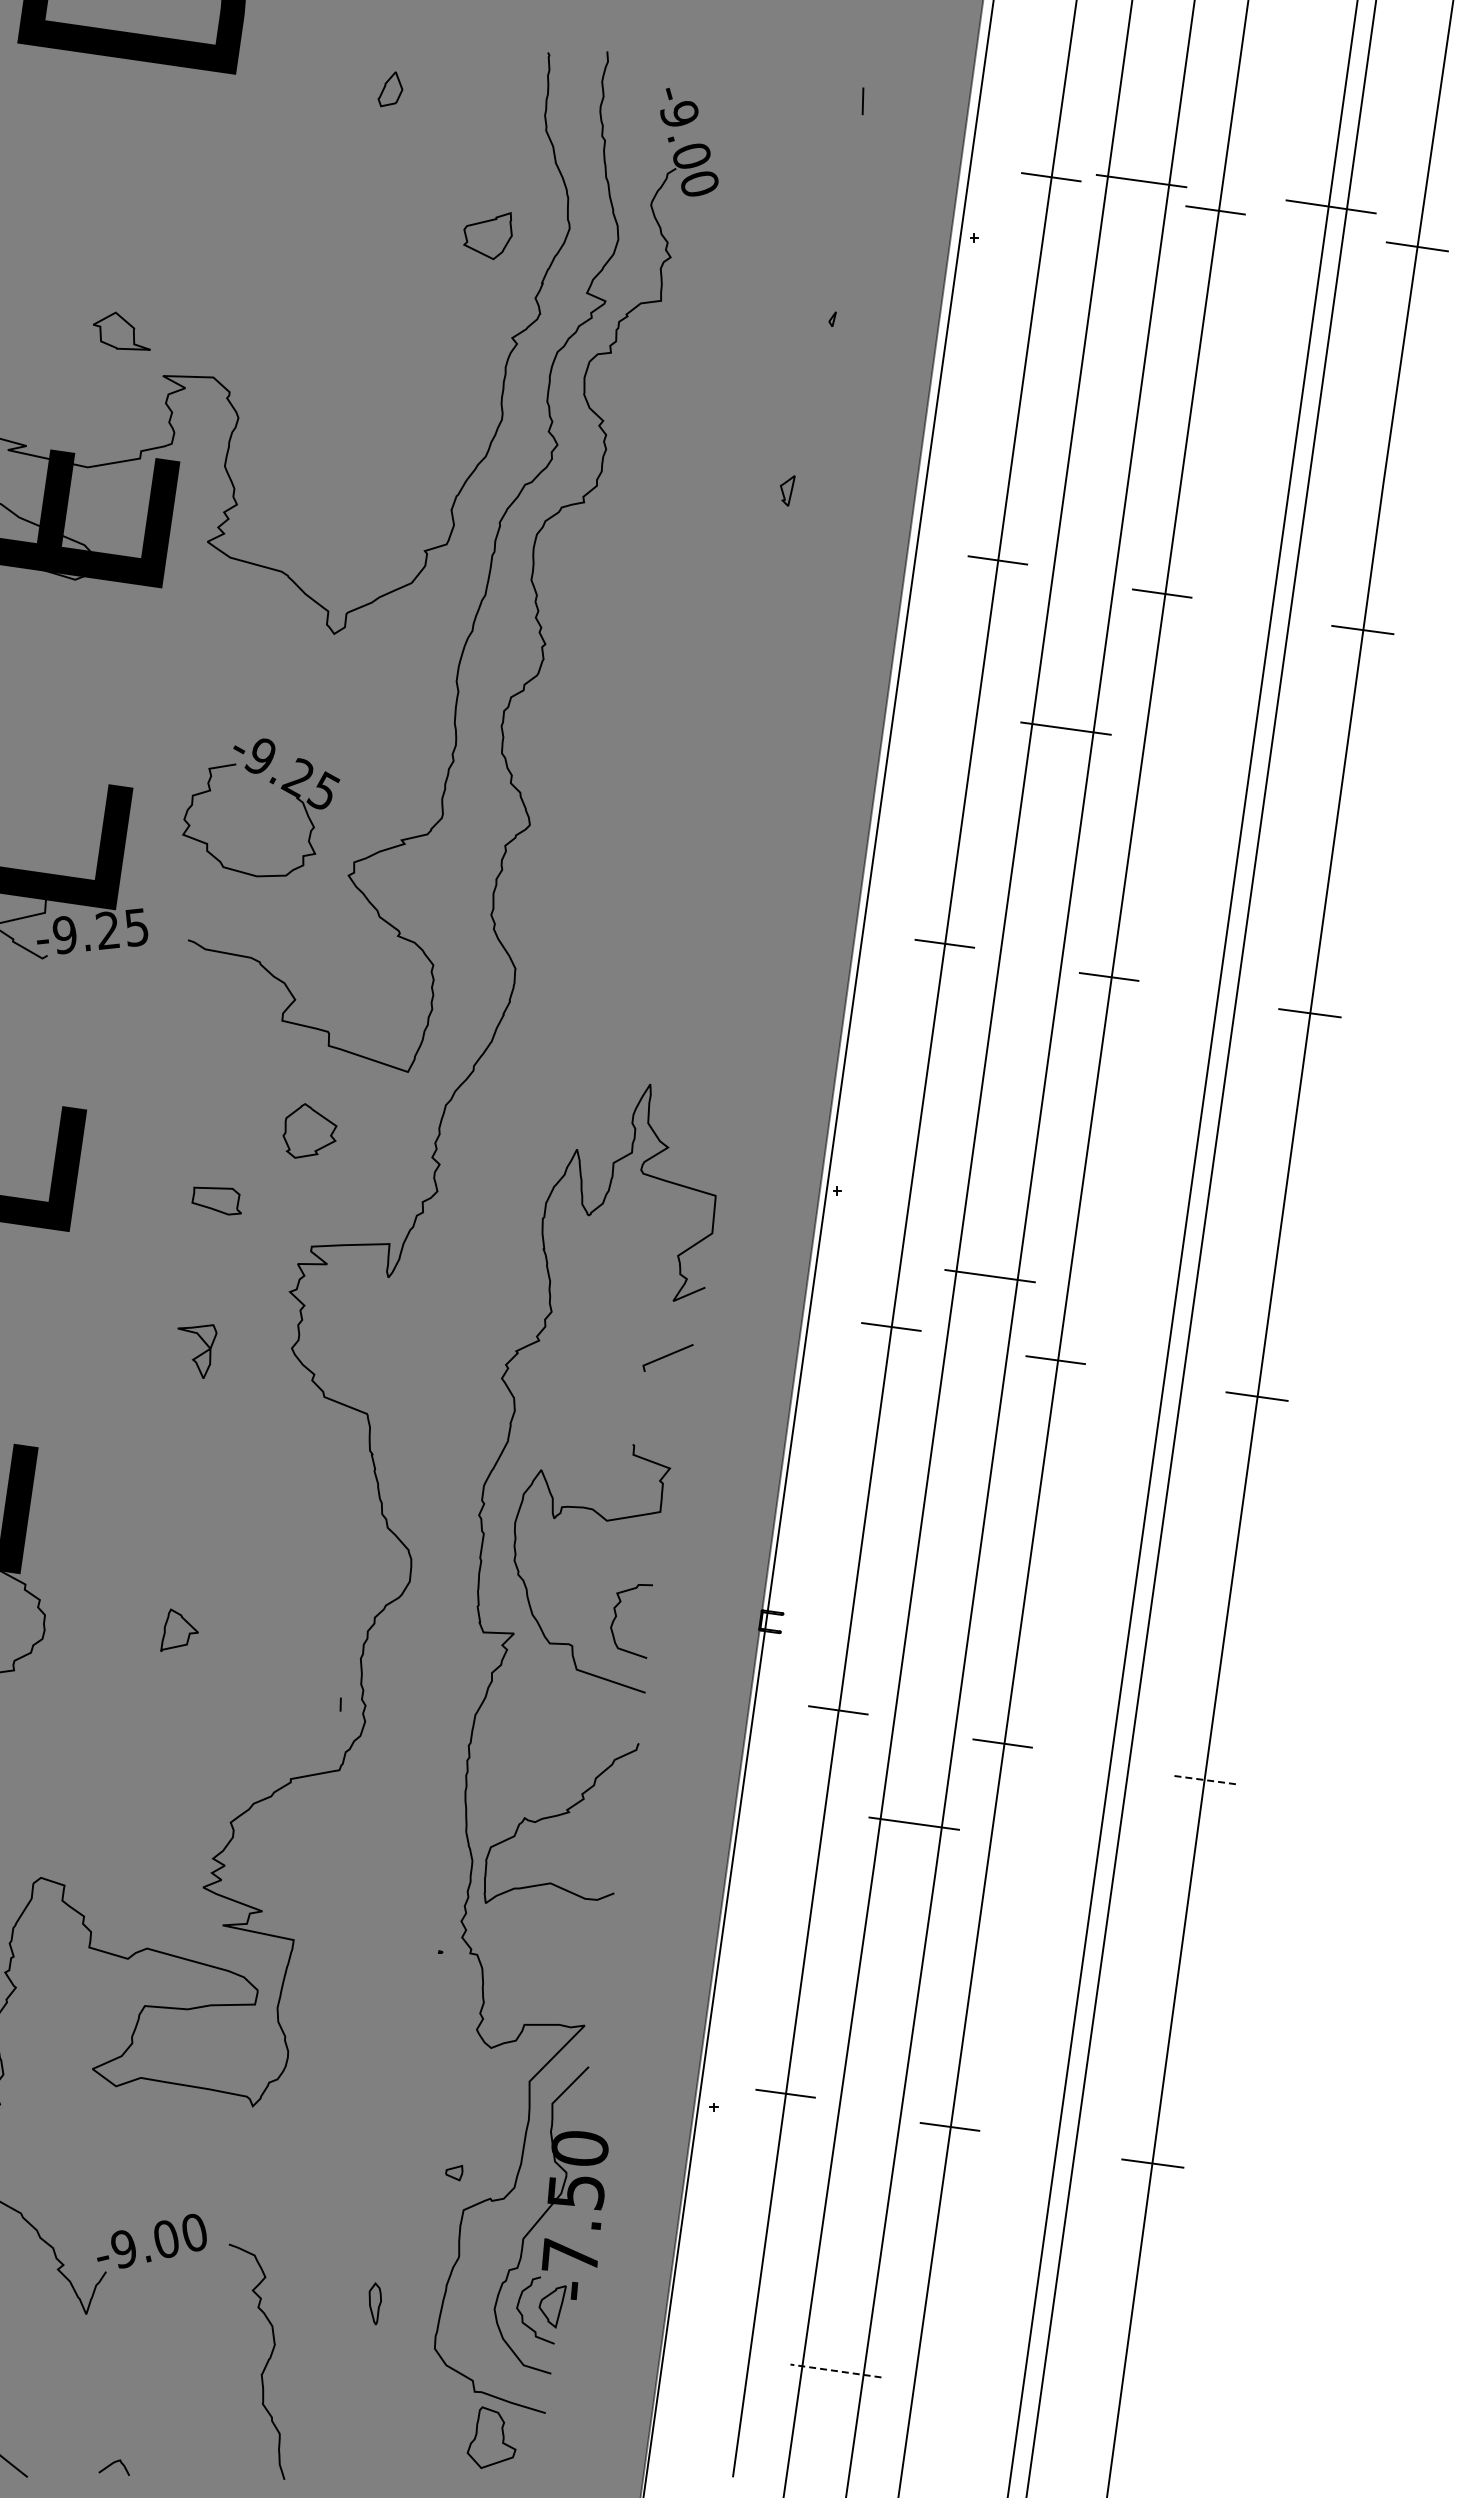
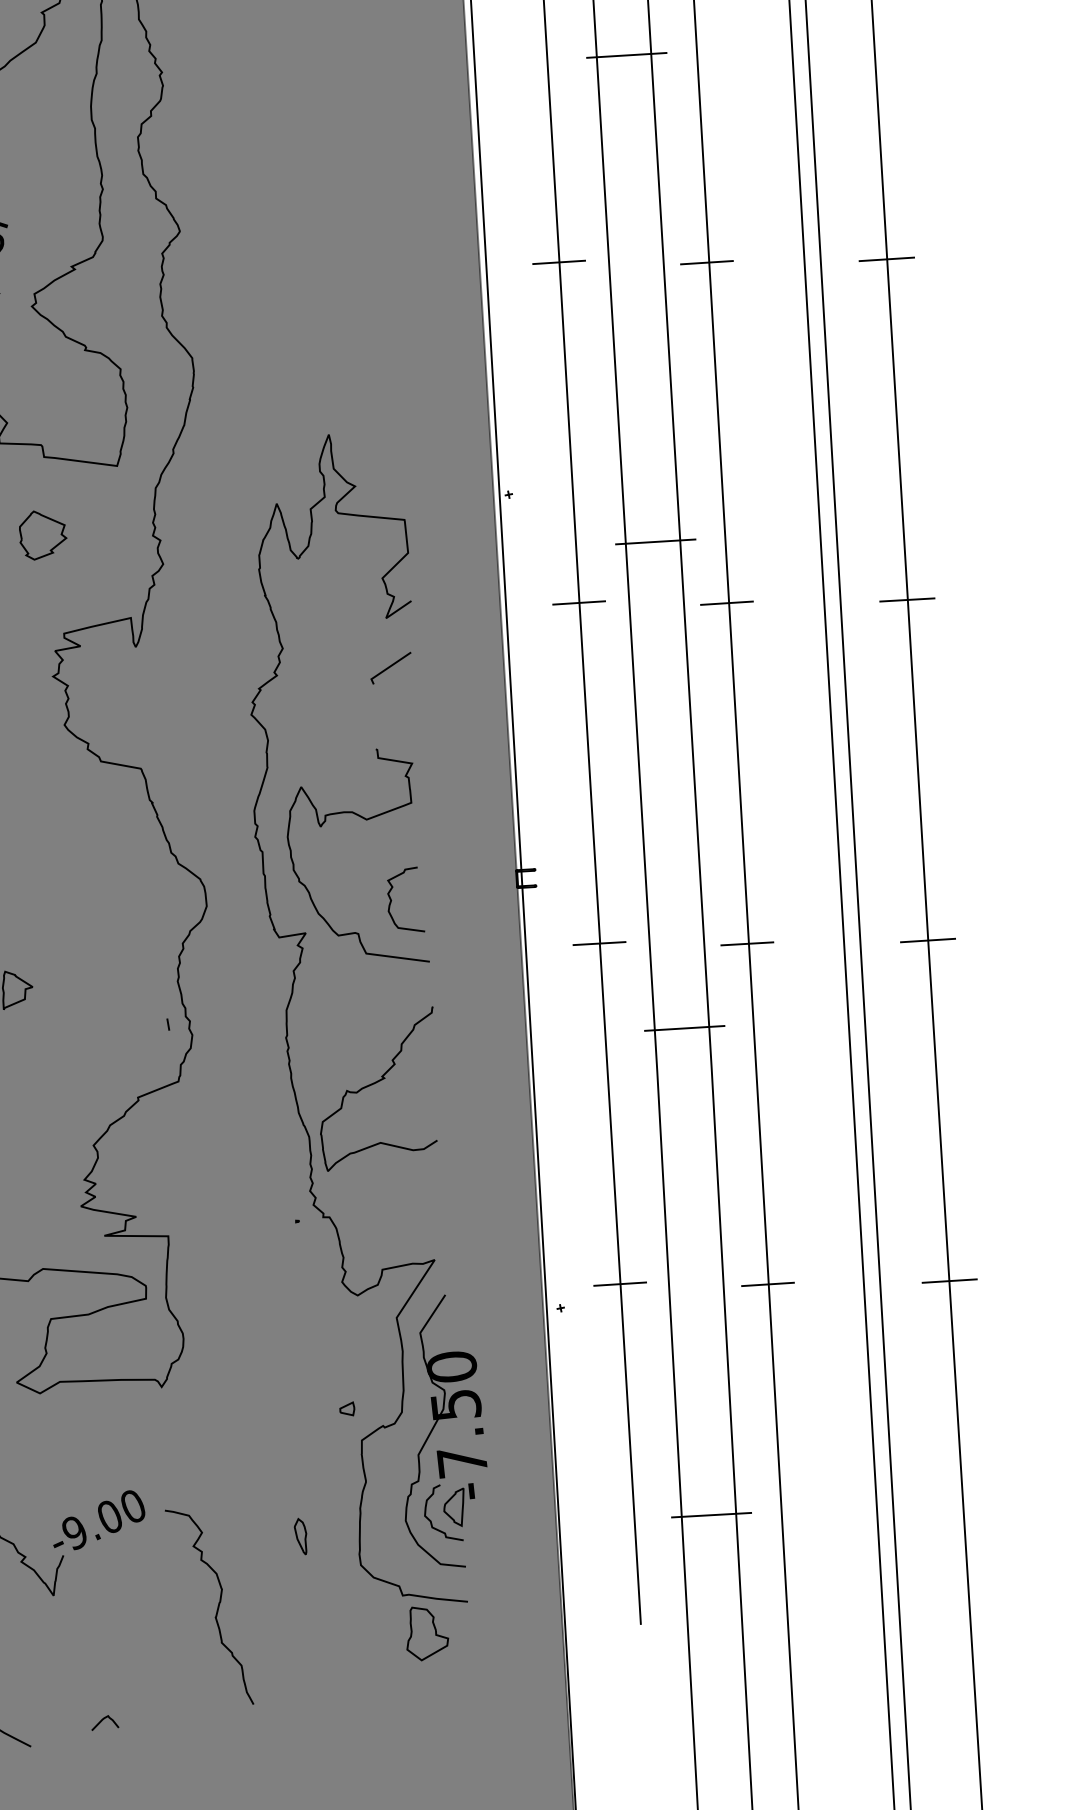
line: (1204, 1780) -> (928, 940), dashed -> solid
line: (835, 2371) -> (711, 1515), dashed -> solid

